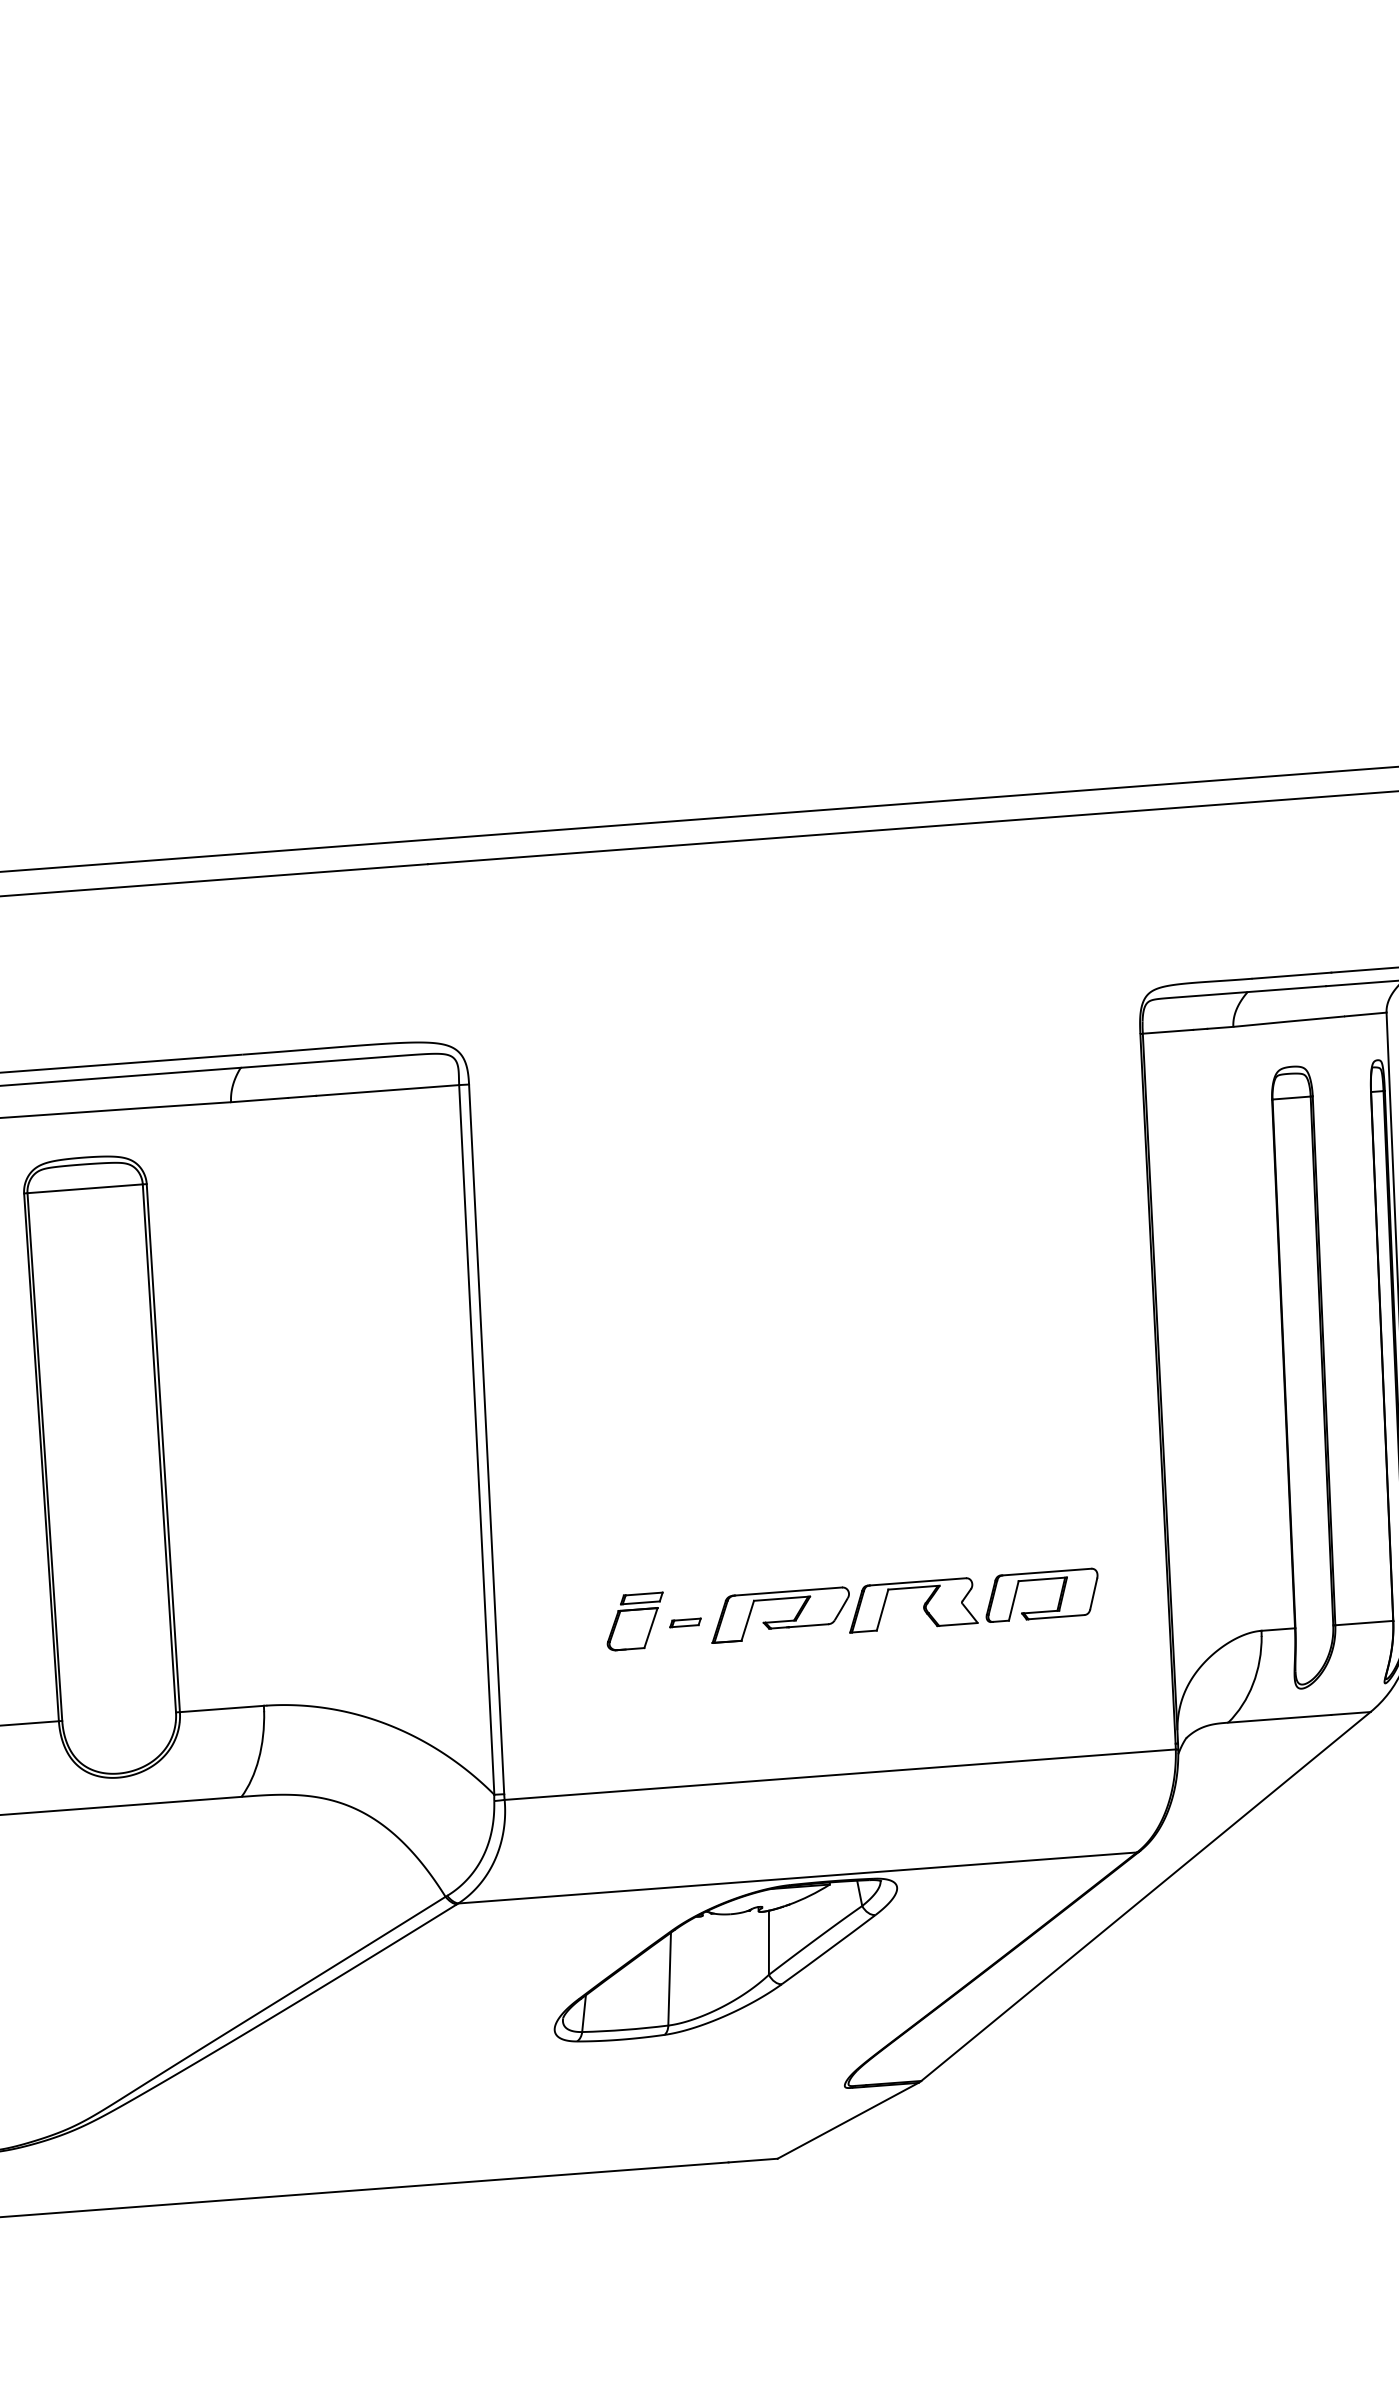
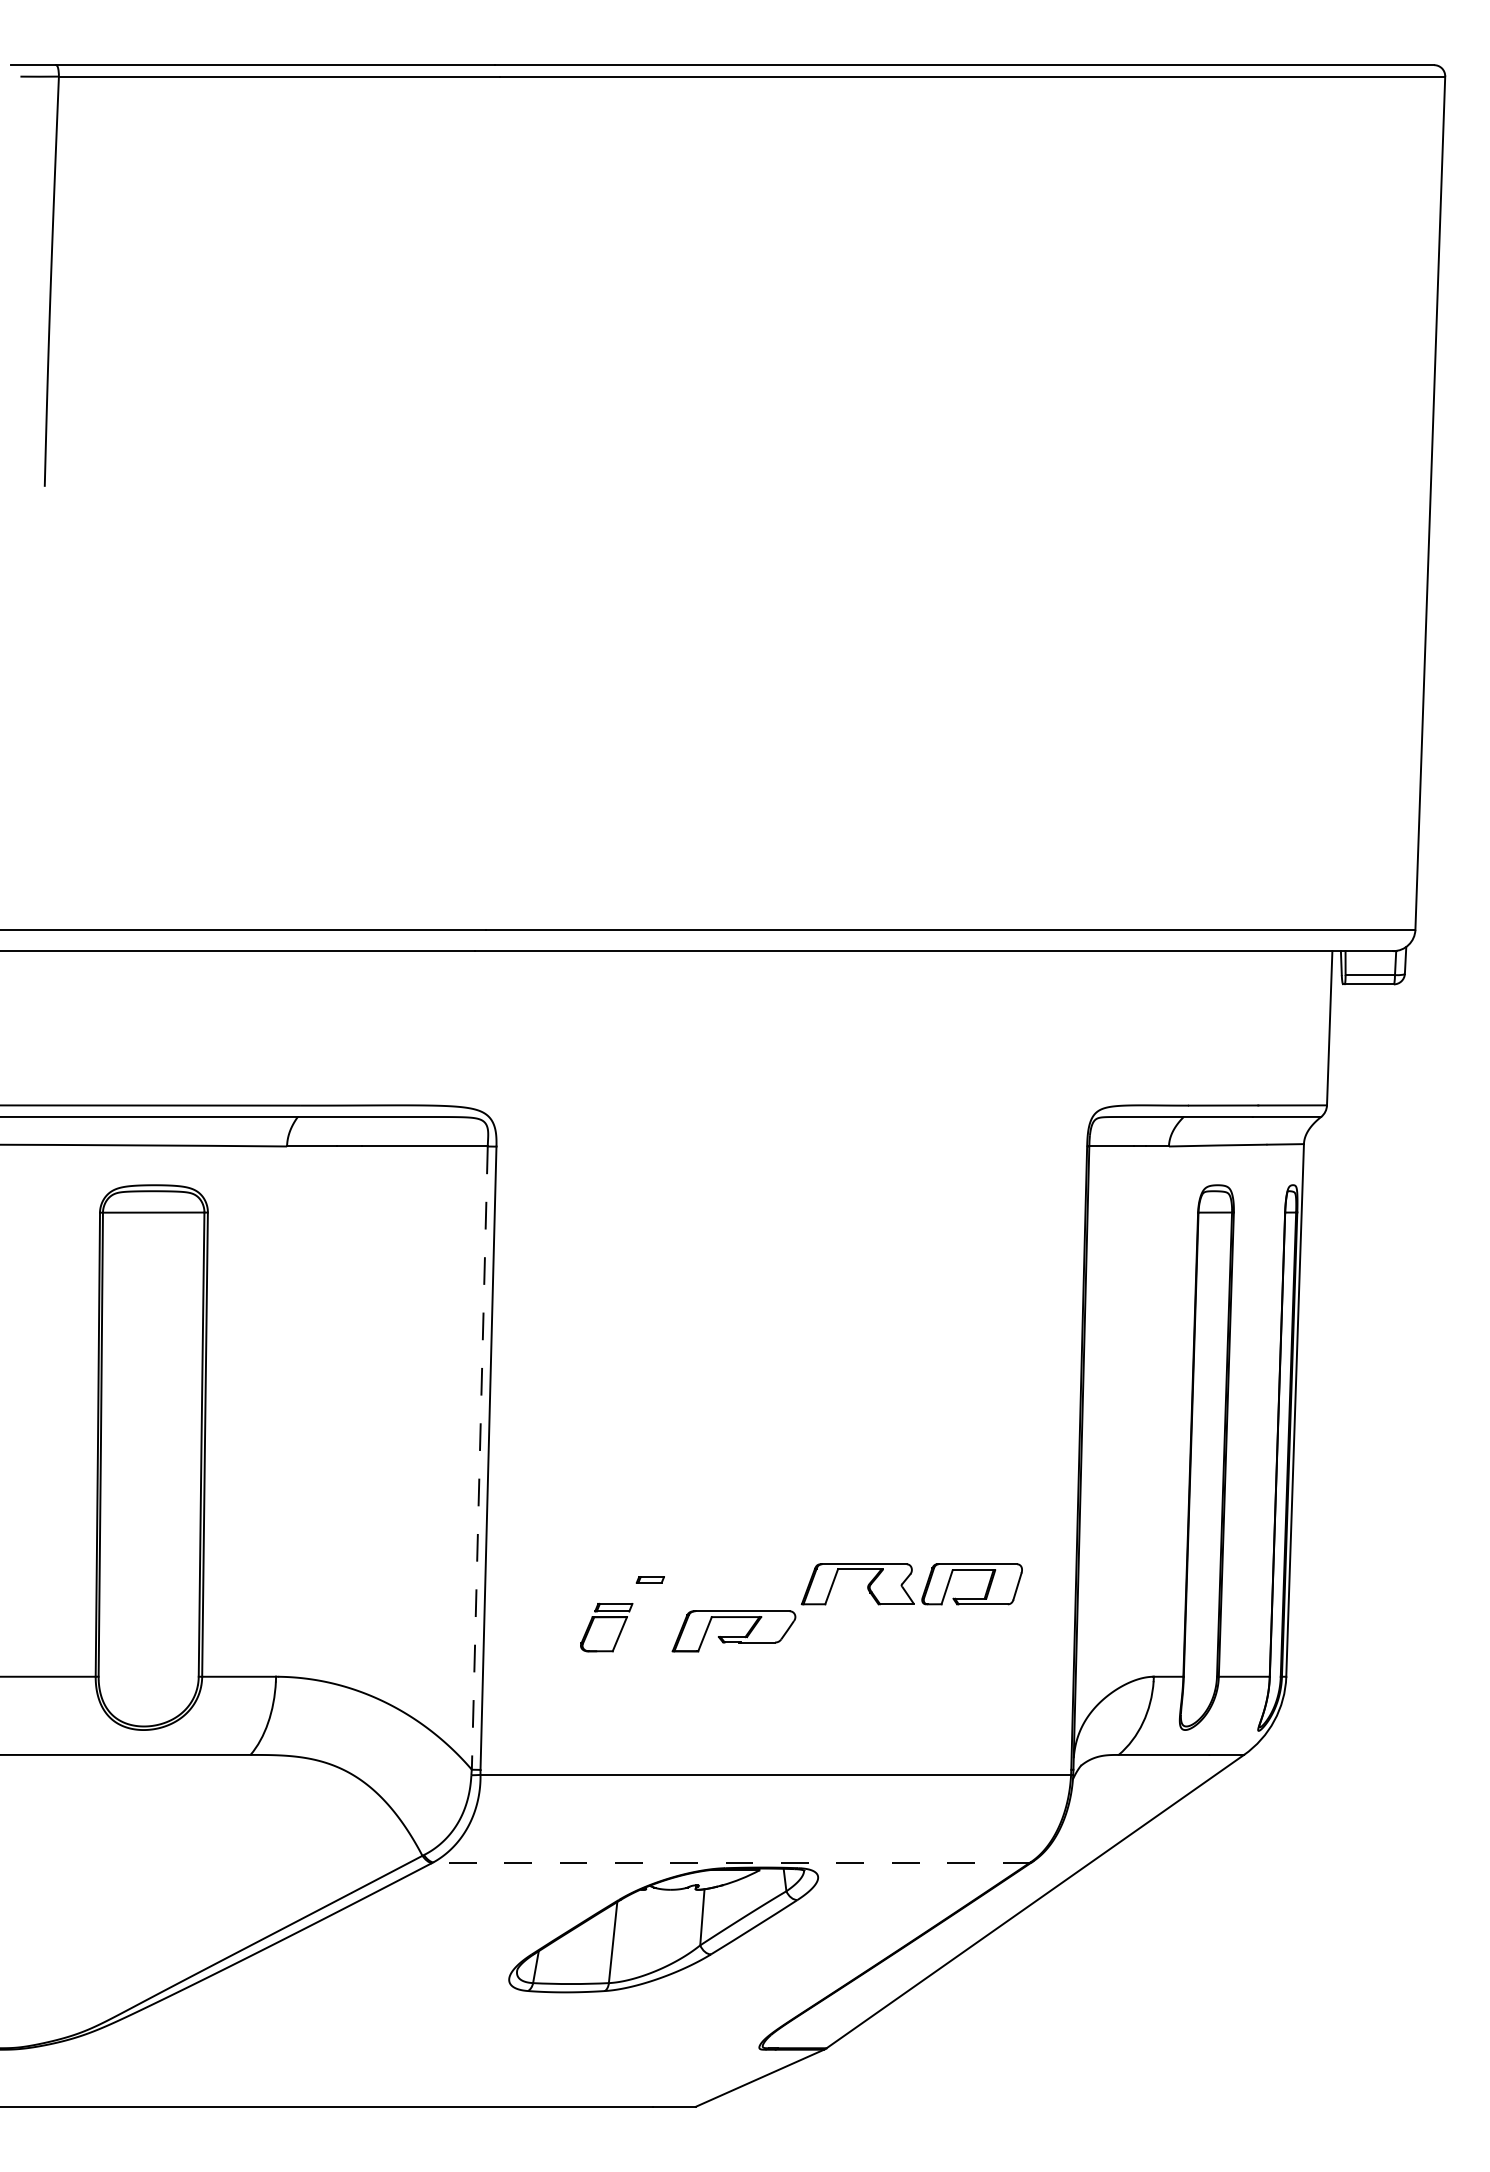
line: (476, 1440) -> (479, 1458), solid -> dashed
part: (968, 1595) -> (907, 1579), moved
part: (684, 1622) -> (649, 1579), moved
line: (797, 1878) -> (731, 1862), solid -> dashed

